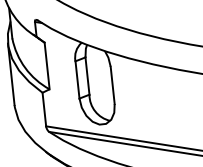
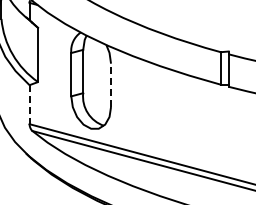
line: (113, 85) -> (111, 85), solid -> dashed
line: (44, 110) -> (29, 105), solid -> dashed

